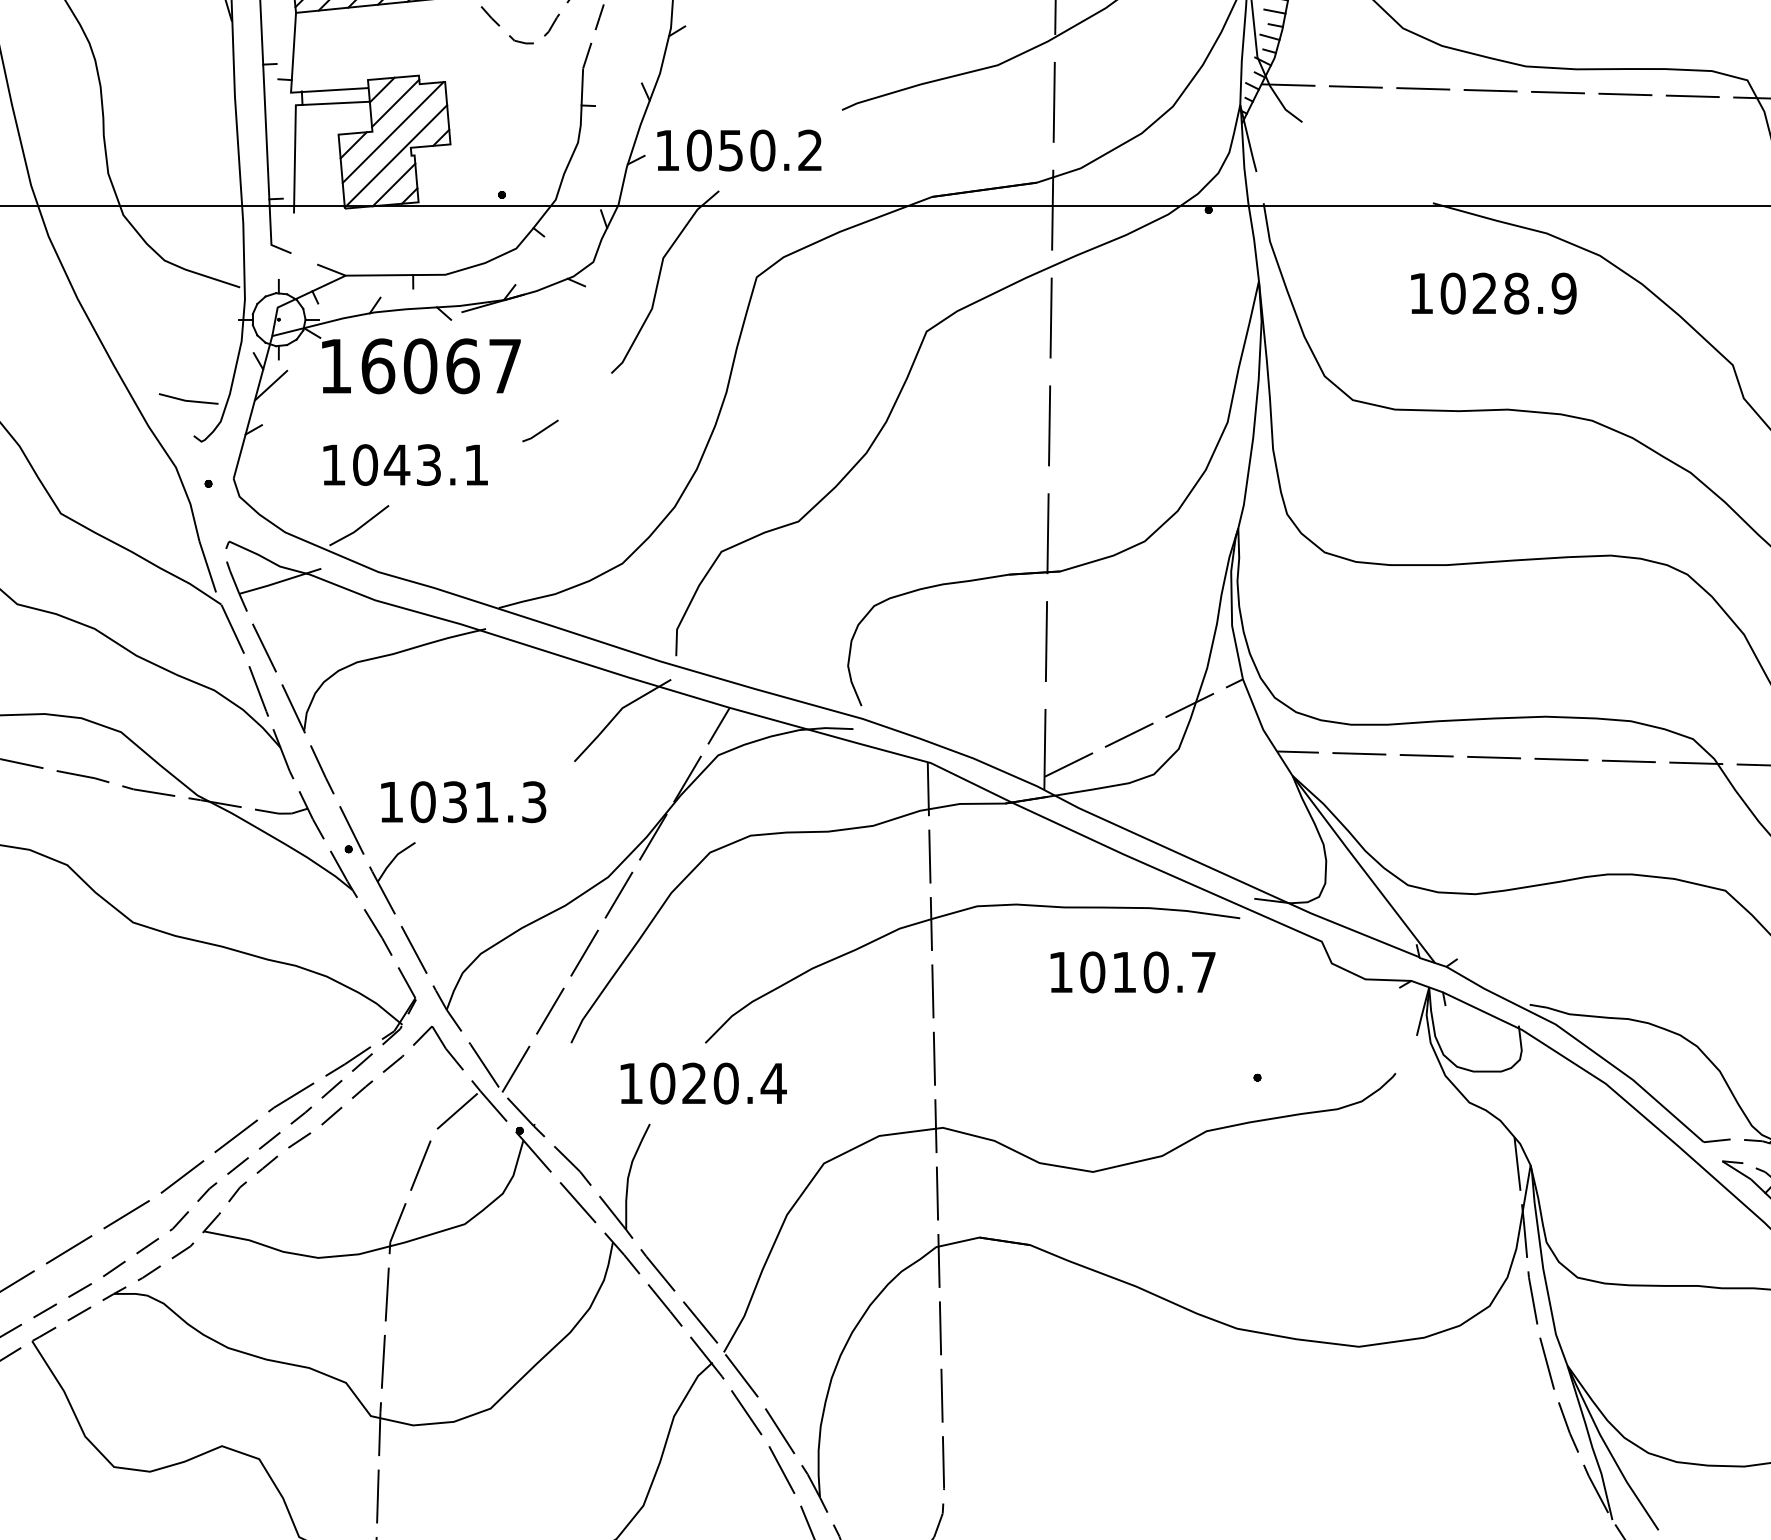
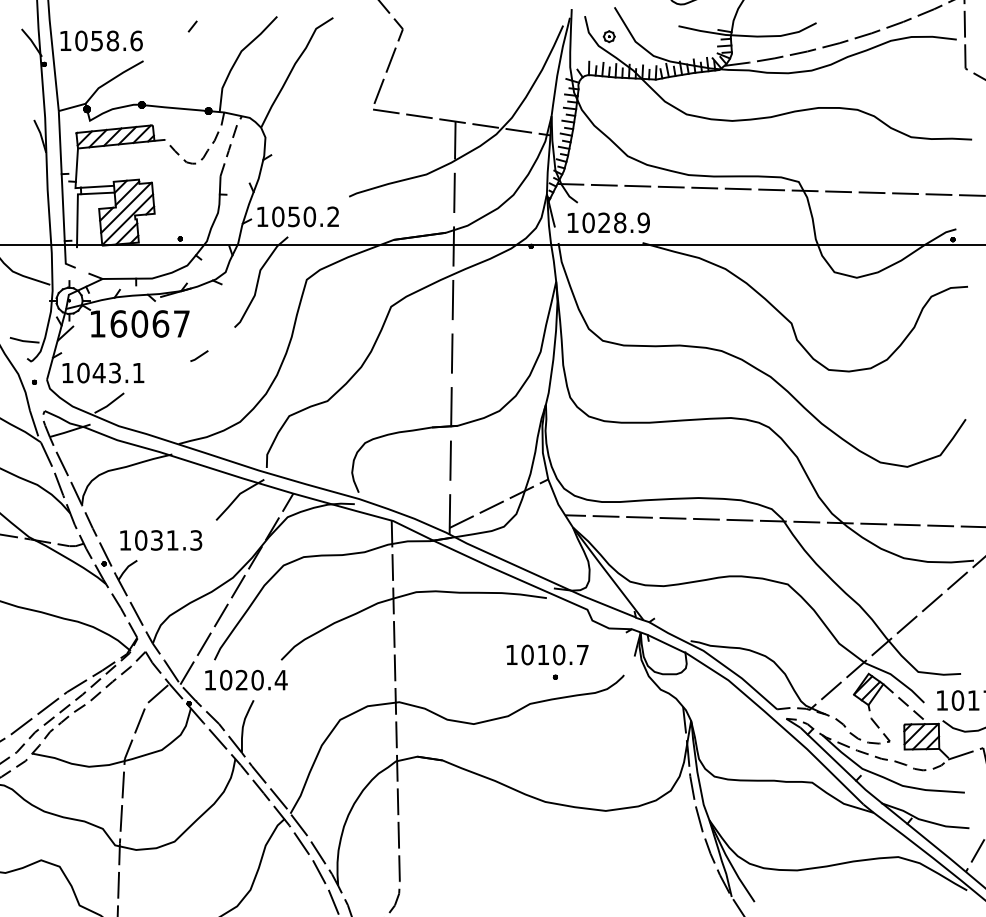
text: (1493, 292) -> (608, 222), moved
text: (405, 463) -> (103, 372), moved
text: (1132, 971) -> (547, 654), moved
text: (703, 1082) -> (246, 679), moved

